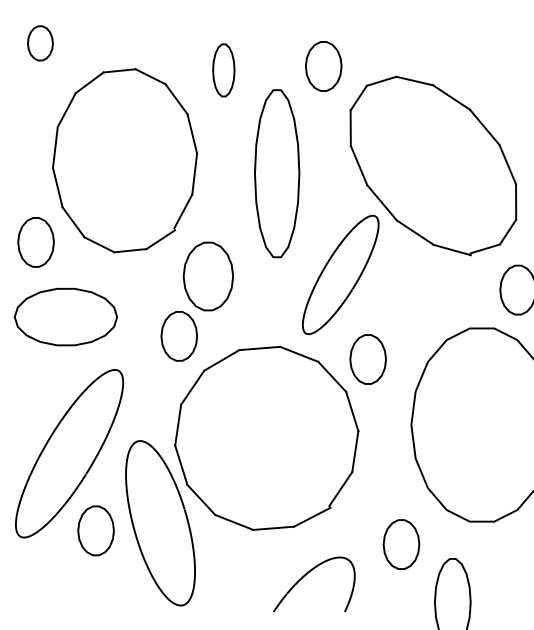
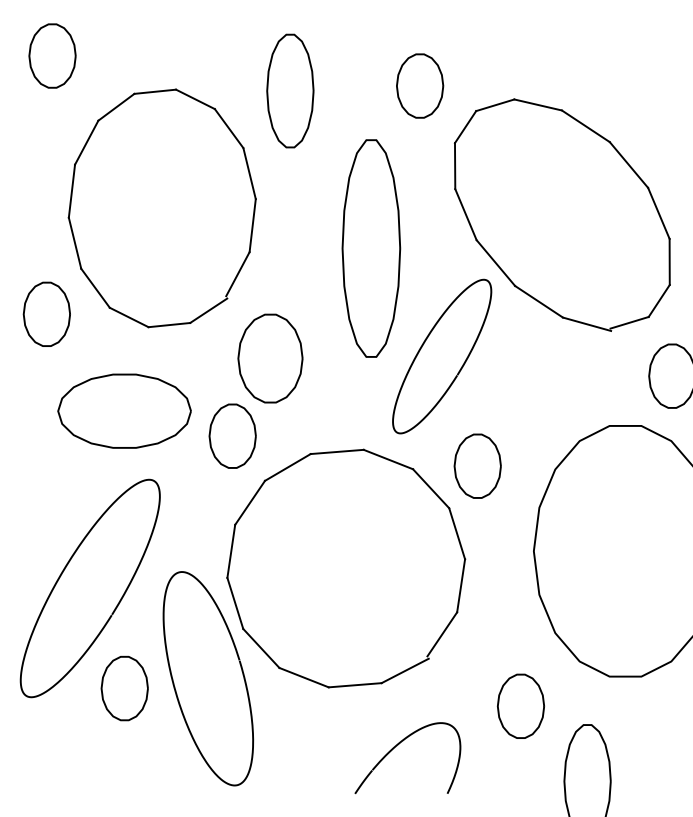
part: (40, 43) -> (52, 56), size x1.43
part: (223, 70) -> (290, 91), size x1.67
part: (277, 173) -> (371, 248), moved
part: (65, 317) -> (123, 411), moved

